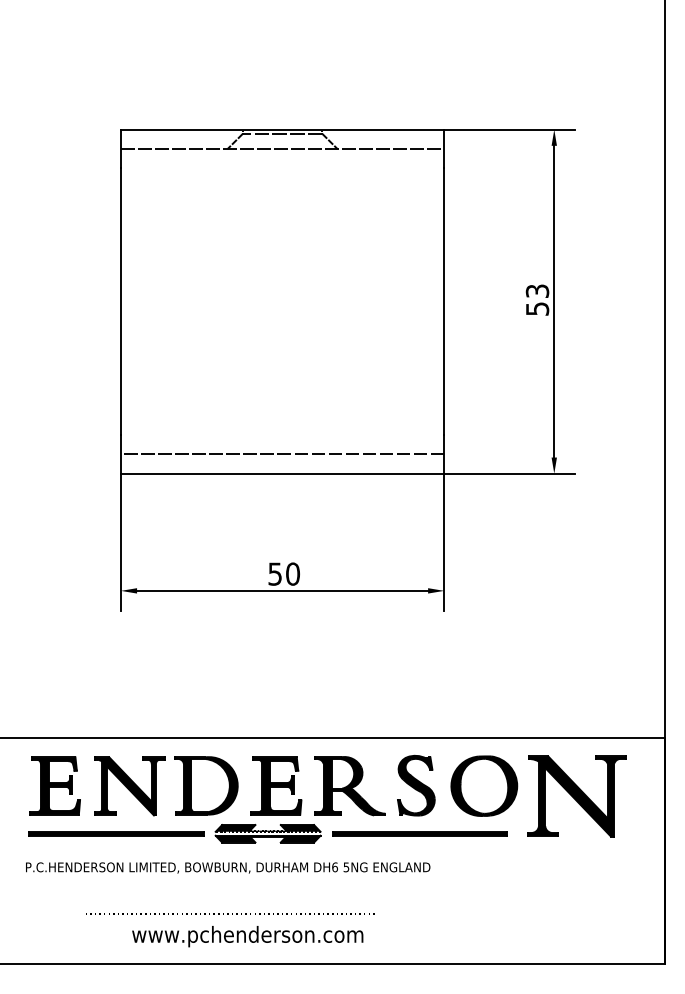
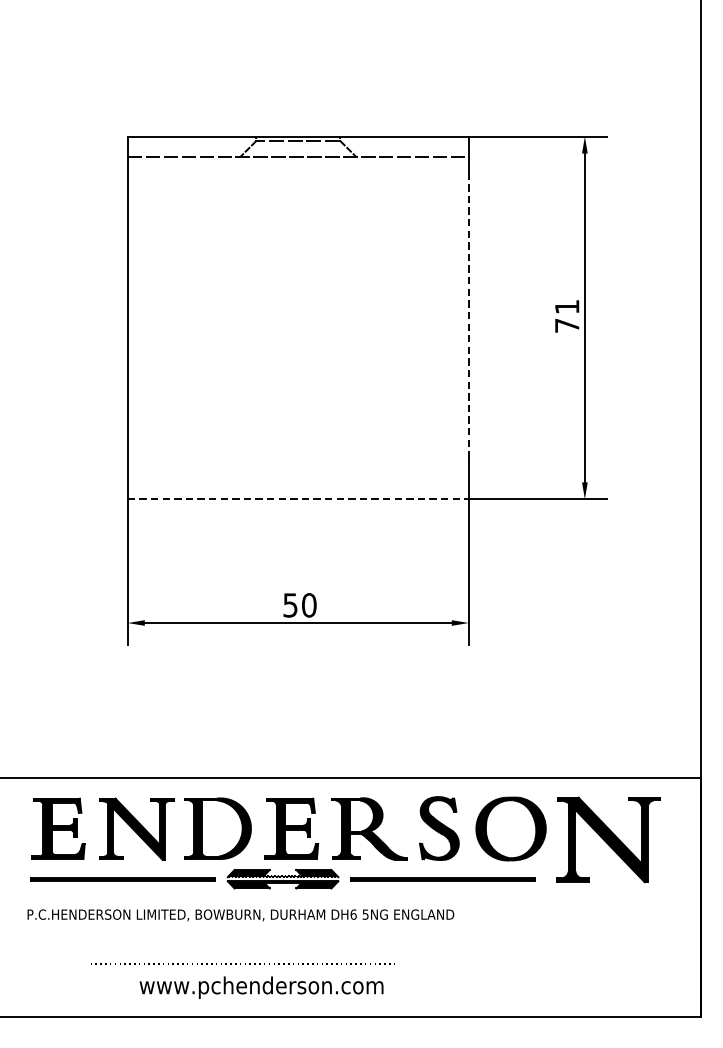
text: (537, 299) -> (567, 315), 53 -> 71
line: (444, 301) -> (469, 317), solid -> dashed
line: (282, 454) -> (298, 479), removed
line: (282, 473) -> (298, 499), solid -> dashed

